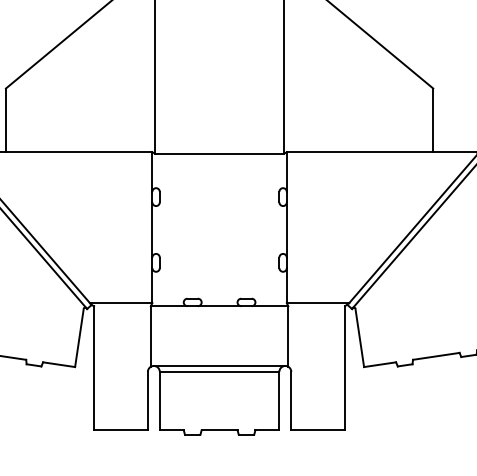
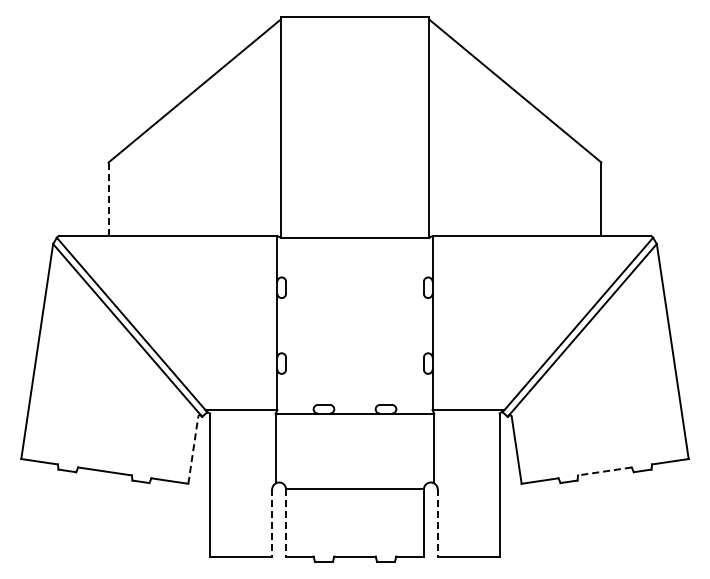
line: (5, 120) -> (108, 199), solid -> dashed
line: (79, 338) -> (193, 450), solid -> dashed
line: (435, 356) -> (604, 471), solid -> dashed
line: (219, 365) -> (354, 482), removed
line: (148, 400) -> (272, 522), solid -> dashed
line: (160, 400) -> (286, 522), solid -> dashed
line: (291, 400) -> (437, 522), solid -> dashed

